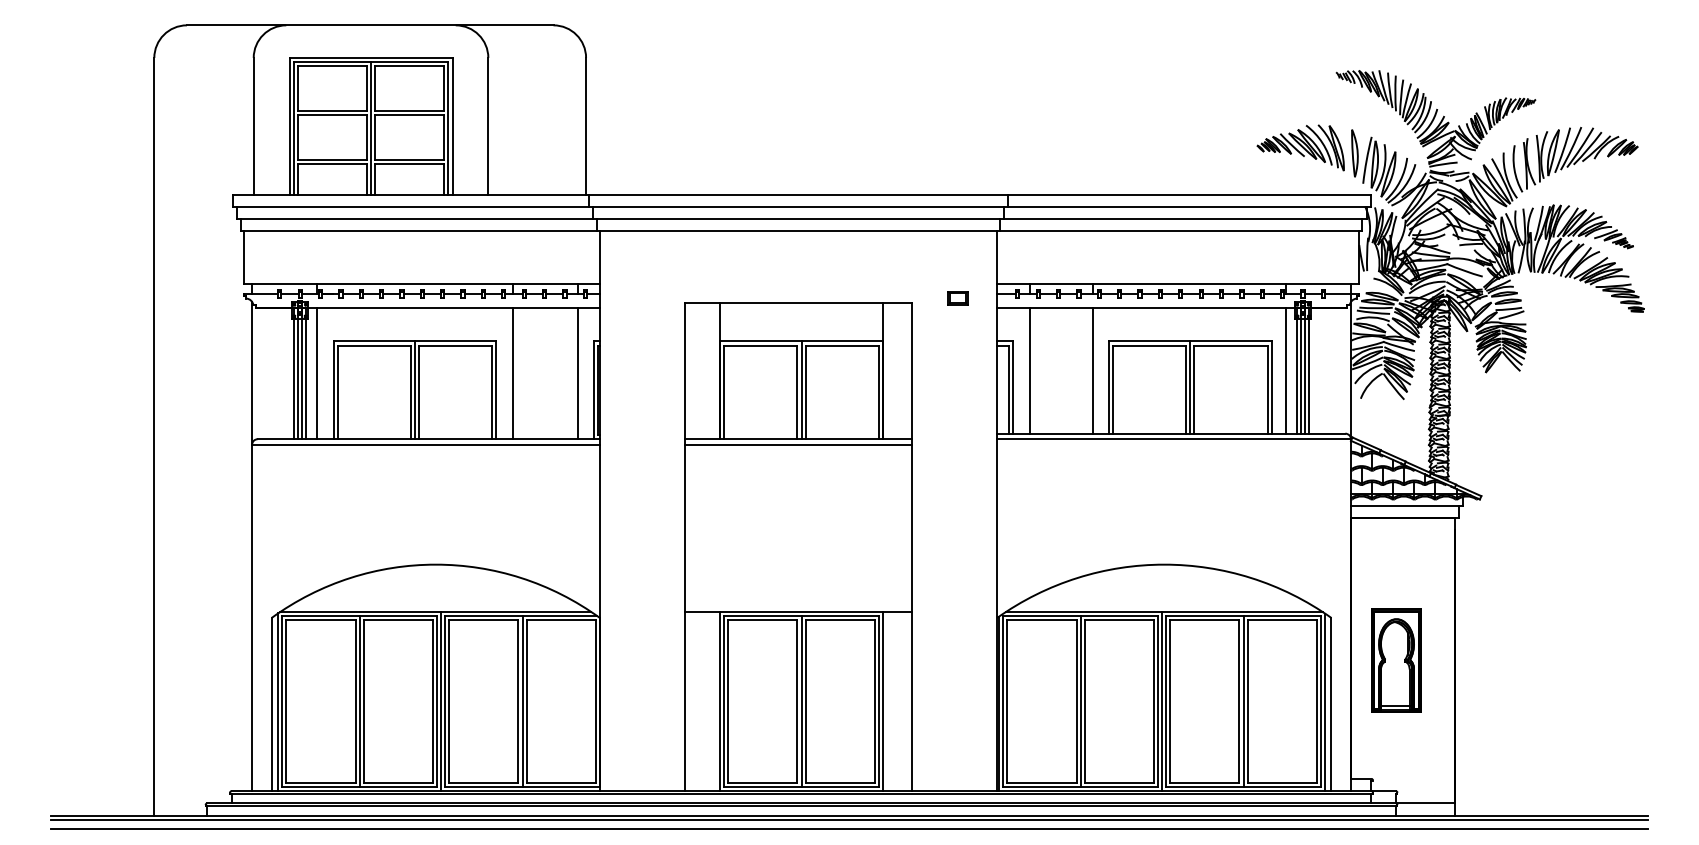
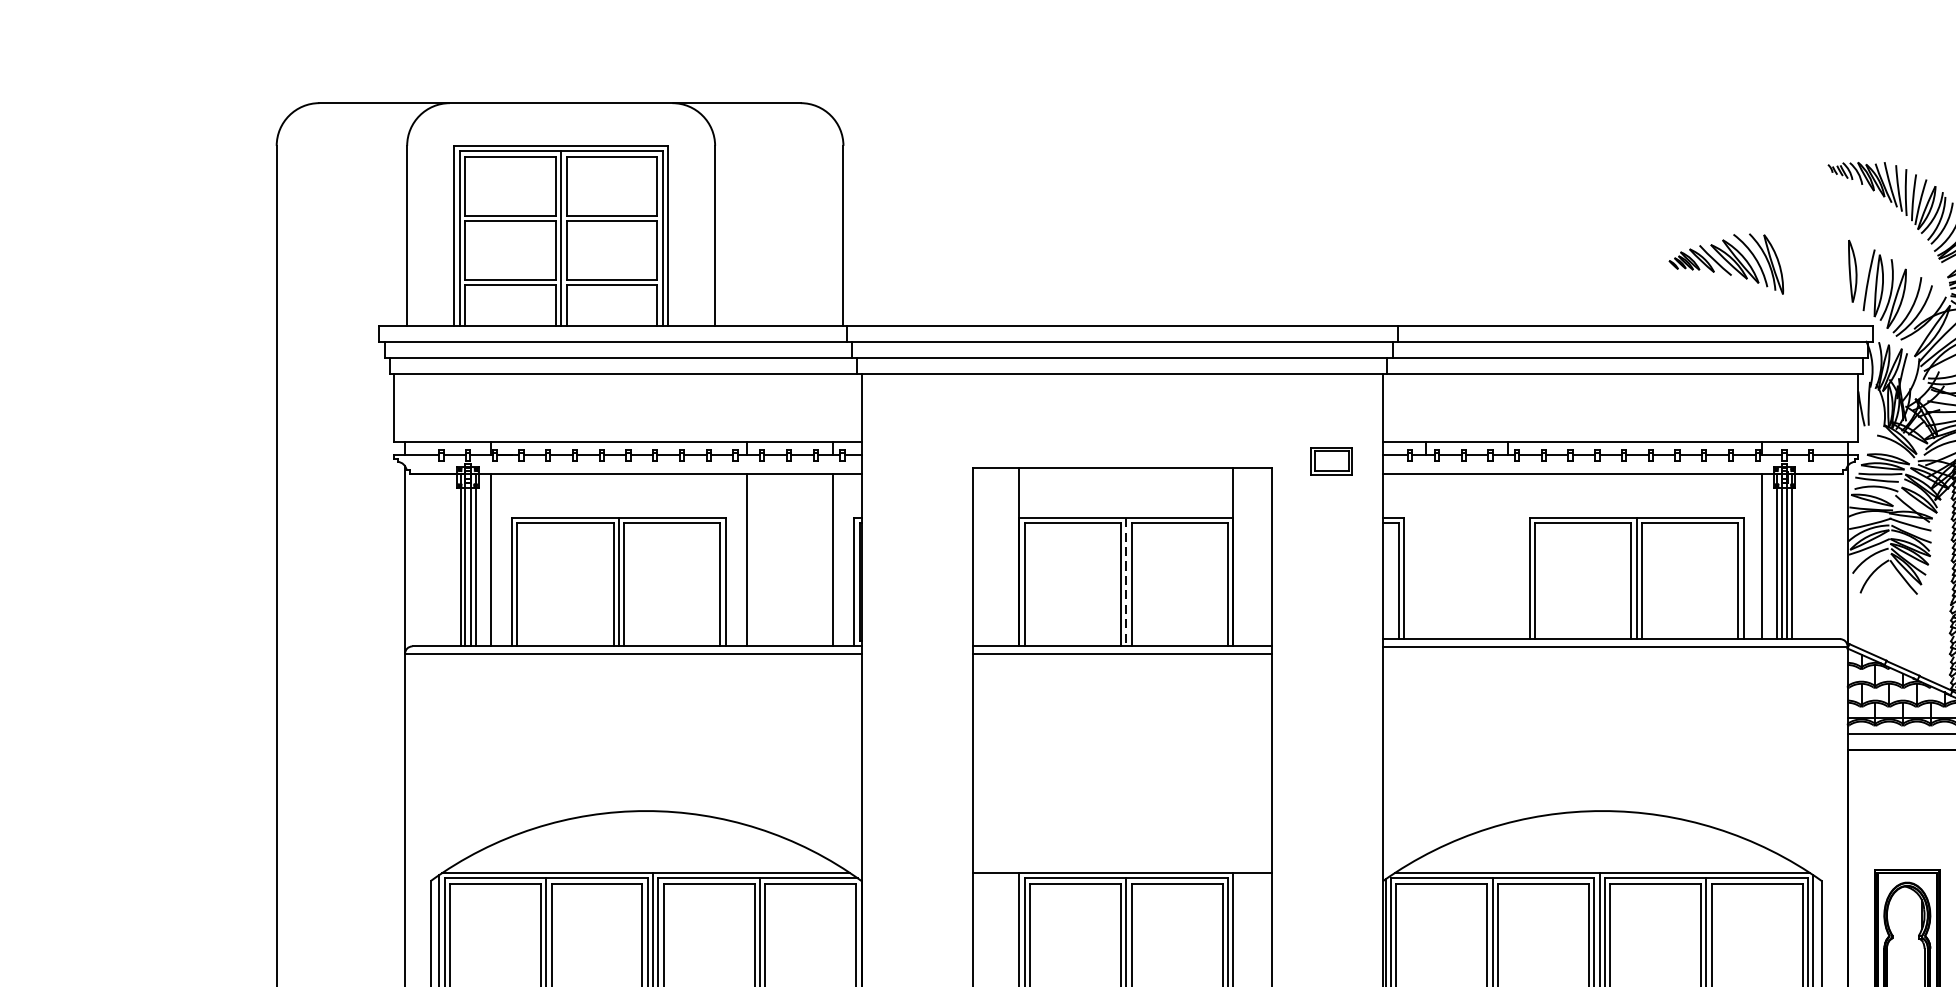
part: (1300, 147) -> (1726, 263), moved
part: (957, 298) -> (1331, 461), size x1.6
line: (1029, 370) -> (1425, 556), removed
line: (1092, 370) -> (1508, 556), removed
line: (801, 390) -> (1126, 582), solid -> dashed

